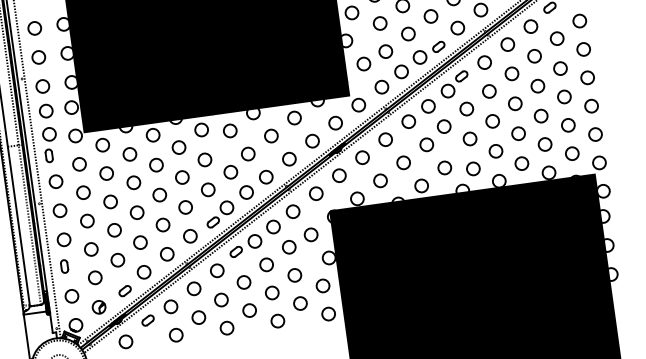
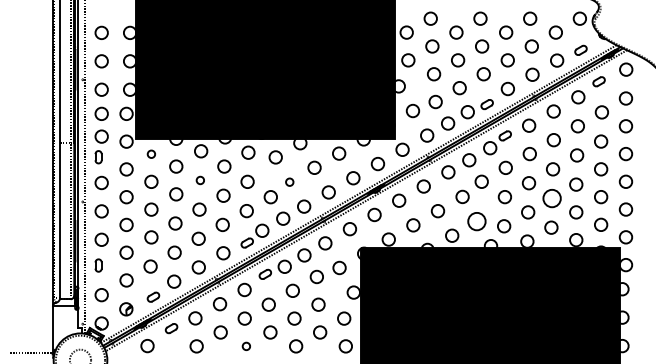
circle: (518, 133) -> (552, 198), size x1.4
circle: (102, 145) -> (151, 154), size x0.6
circle: (247, 154) -> (289, 182), size x0.6
circle: (156, 165) -> (200, 180), size x0.6
circle: (444, 167) -> (476, 221), size x1.4
circle: (227, 328) -> (246, 346), size x0.6

